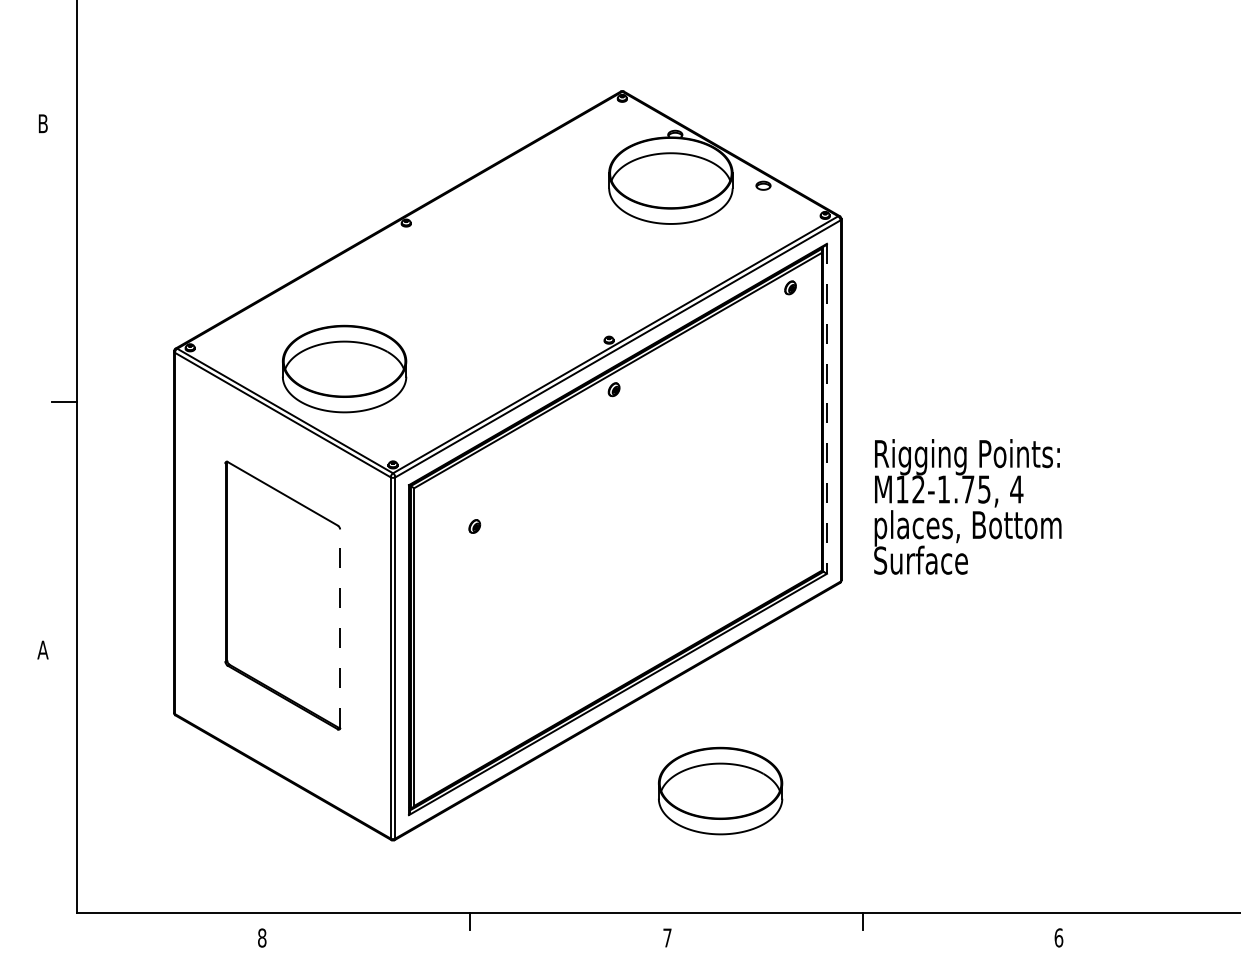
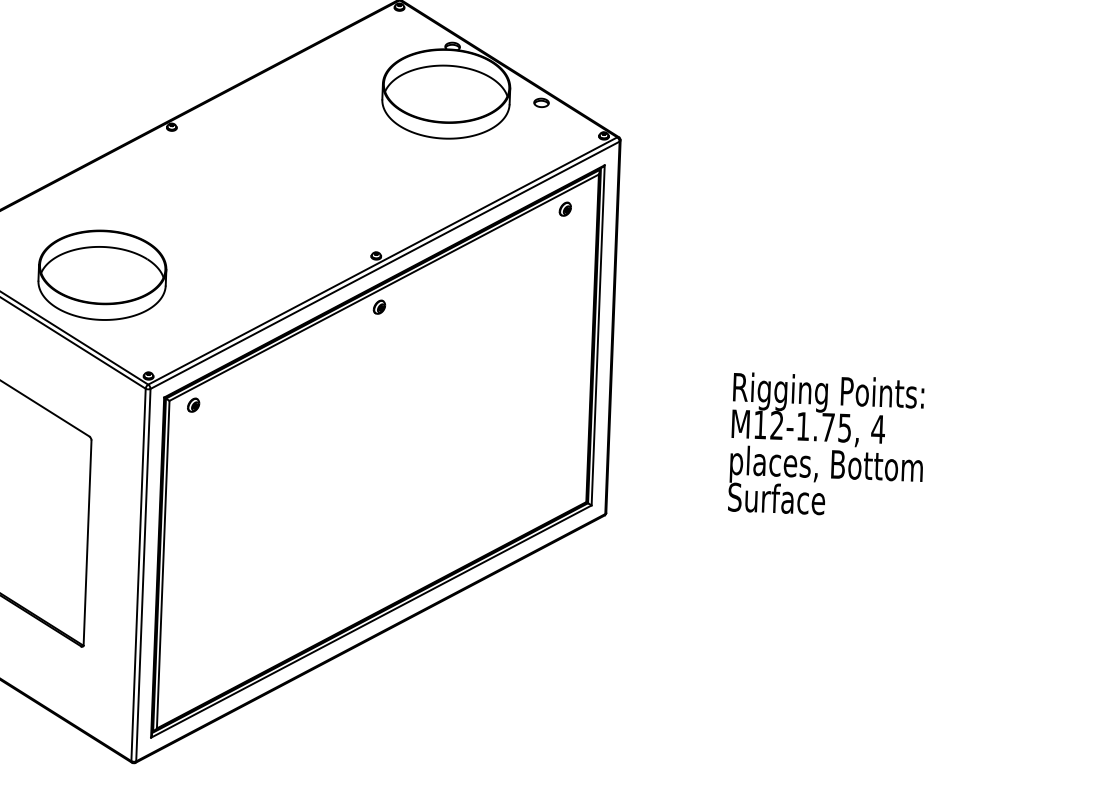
line: (827, 408) -> (598, 335), dashed -> solid
text: (967, 506) -> (826, 444), moved
part: (474, 526) -> (193, 405), moved
line: (340, 628) -> (87, 542), dashed -> solid
part: (720, 790) -> (473, 724), removed

